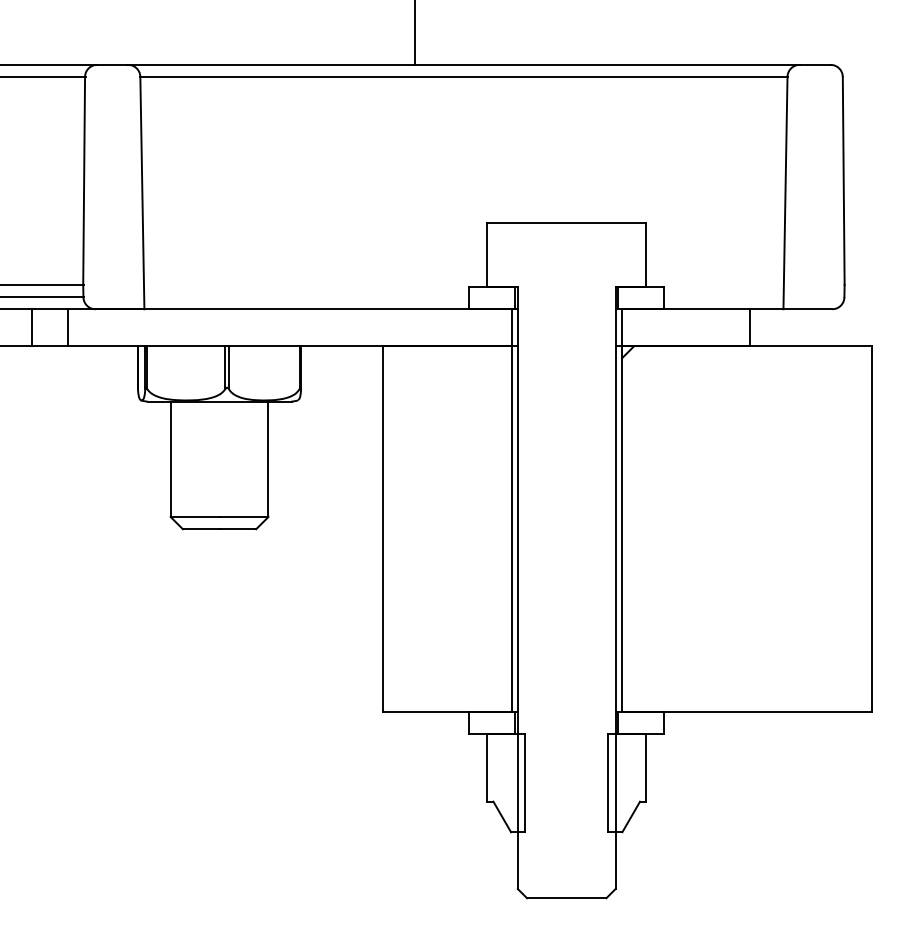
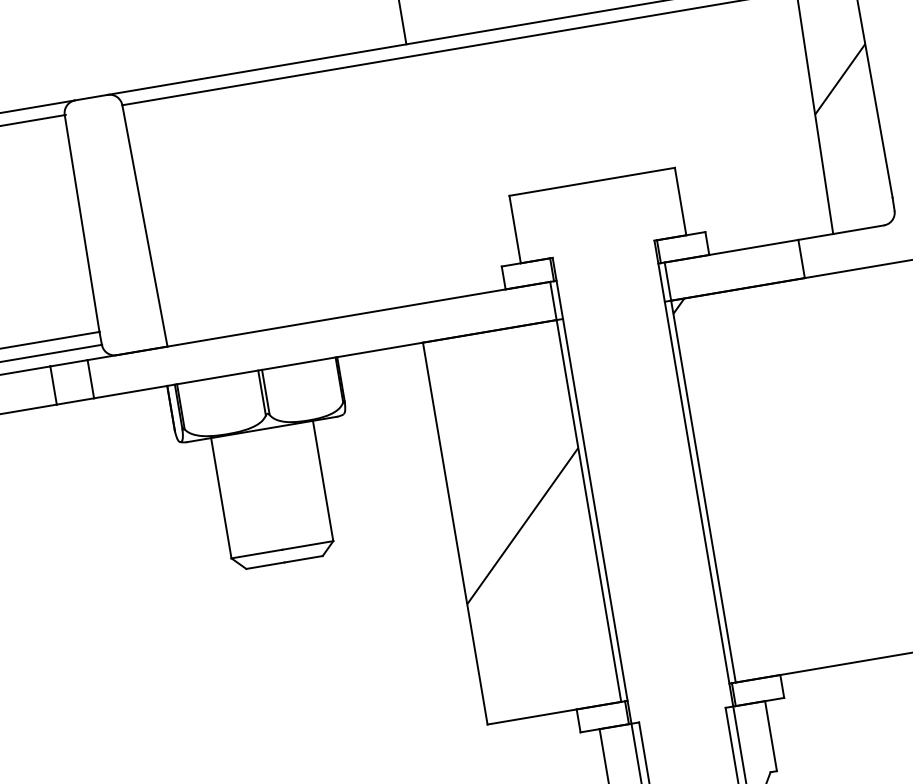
hatch: (814, 165) -> (840, 78), added
hatch: (447, 532) -> (522, 525), added

